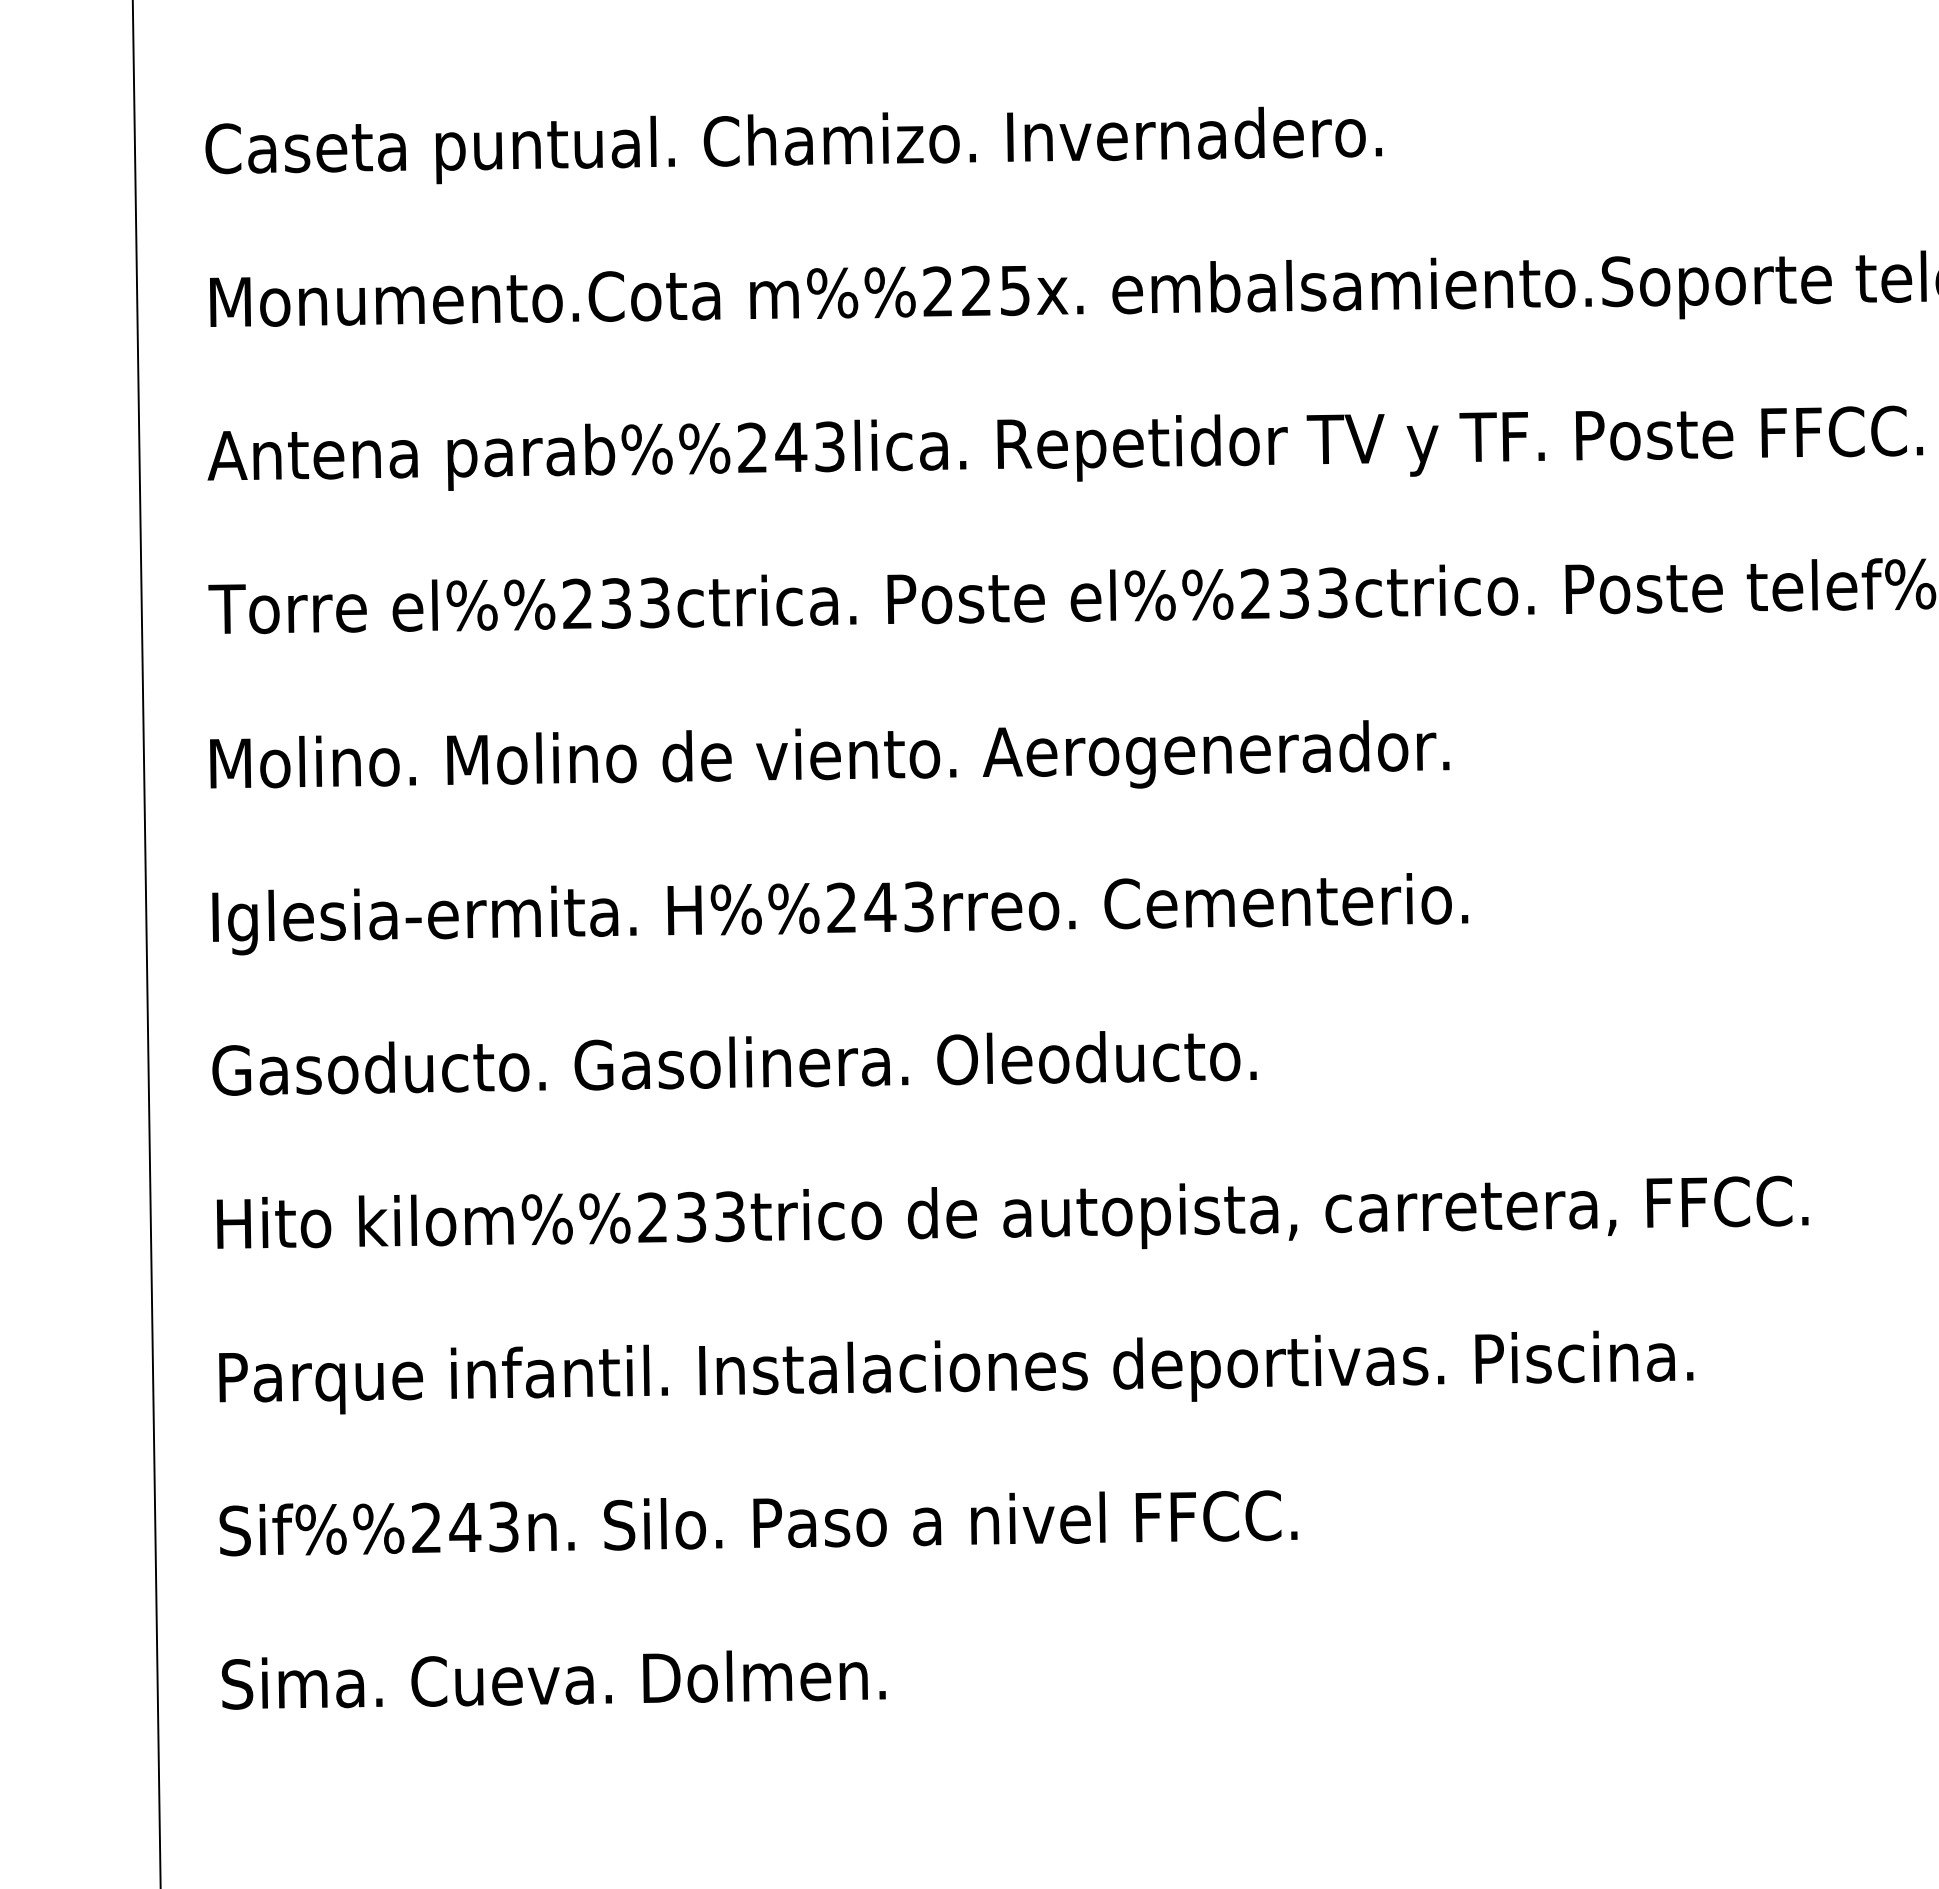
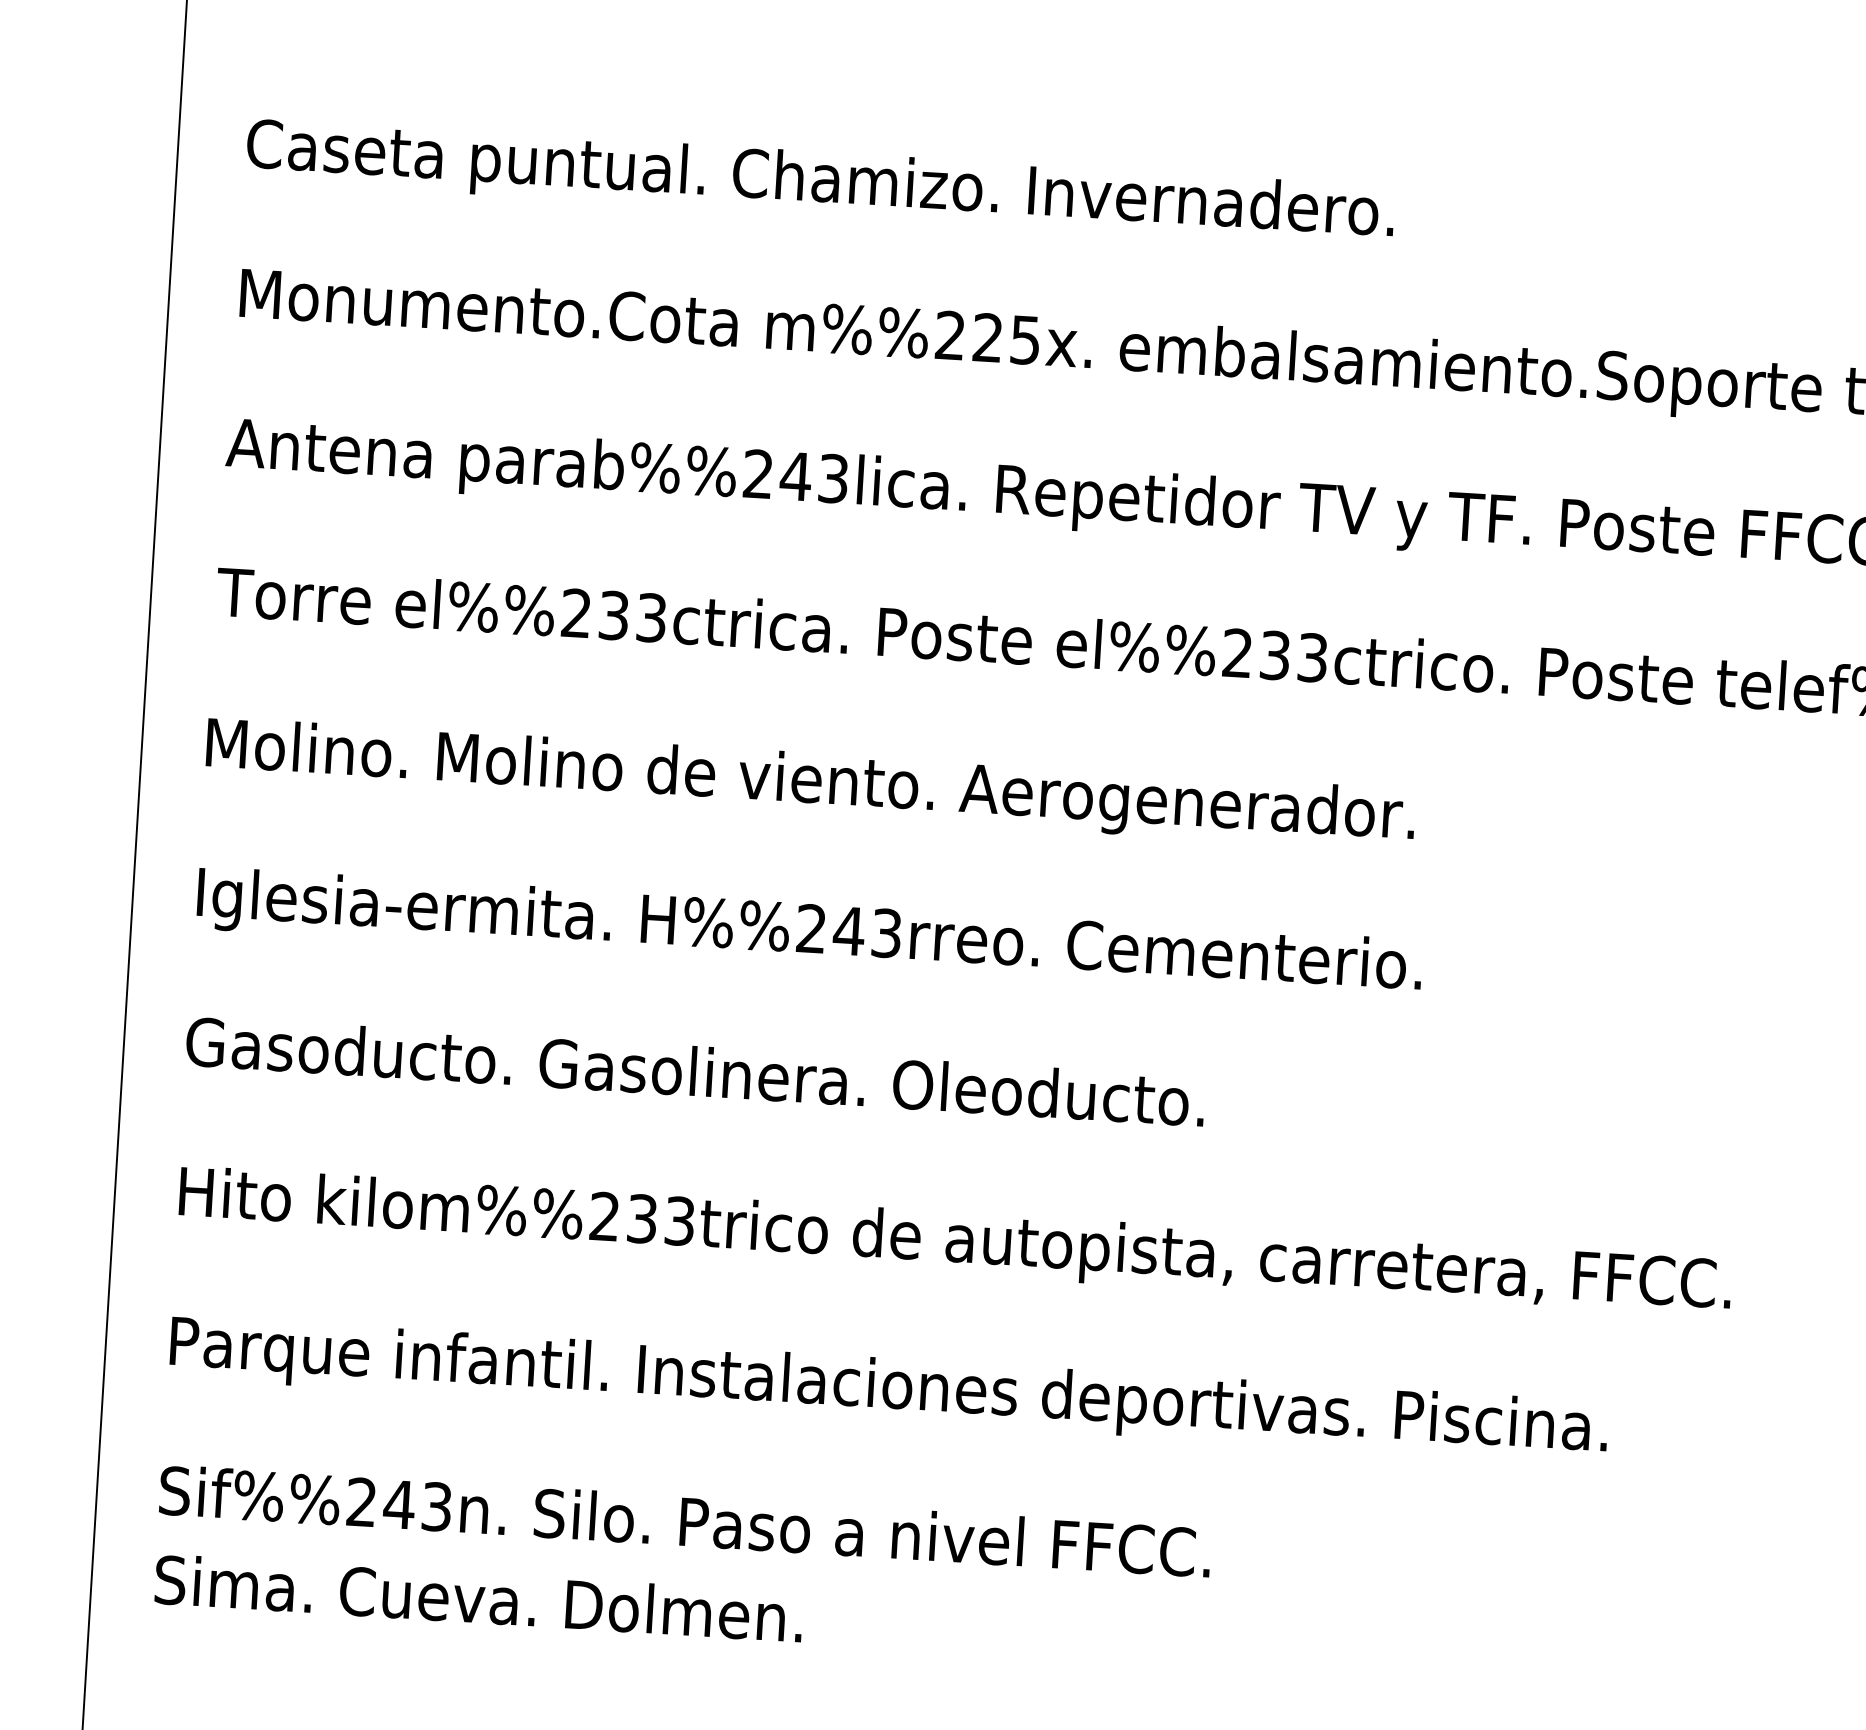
text: (553, 1679) -> (478, 1598), moved

